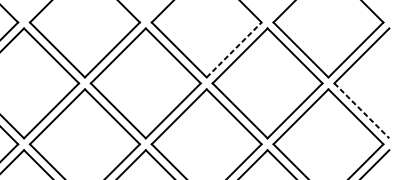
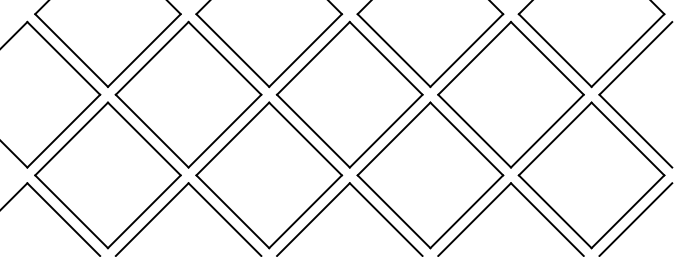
line: (234, 49) -> (467, 50), dashed -> solid
line: (362, 111) -> (636, 131), dashed -> solid

